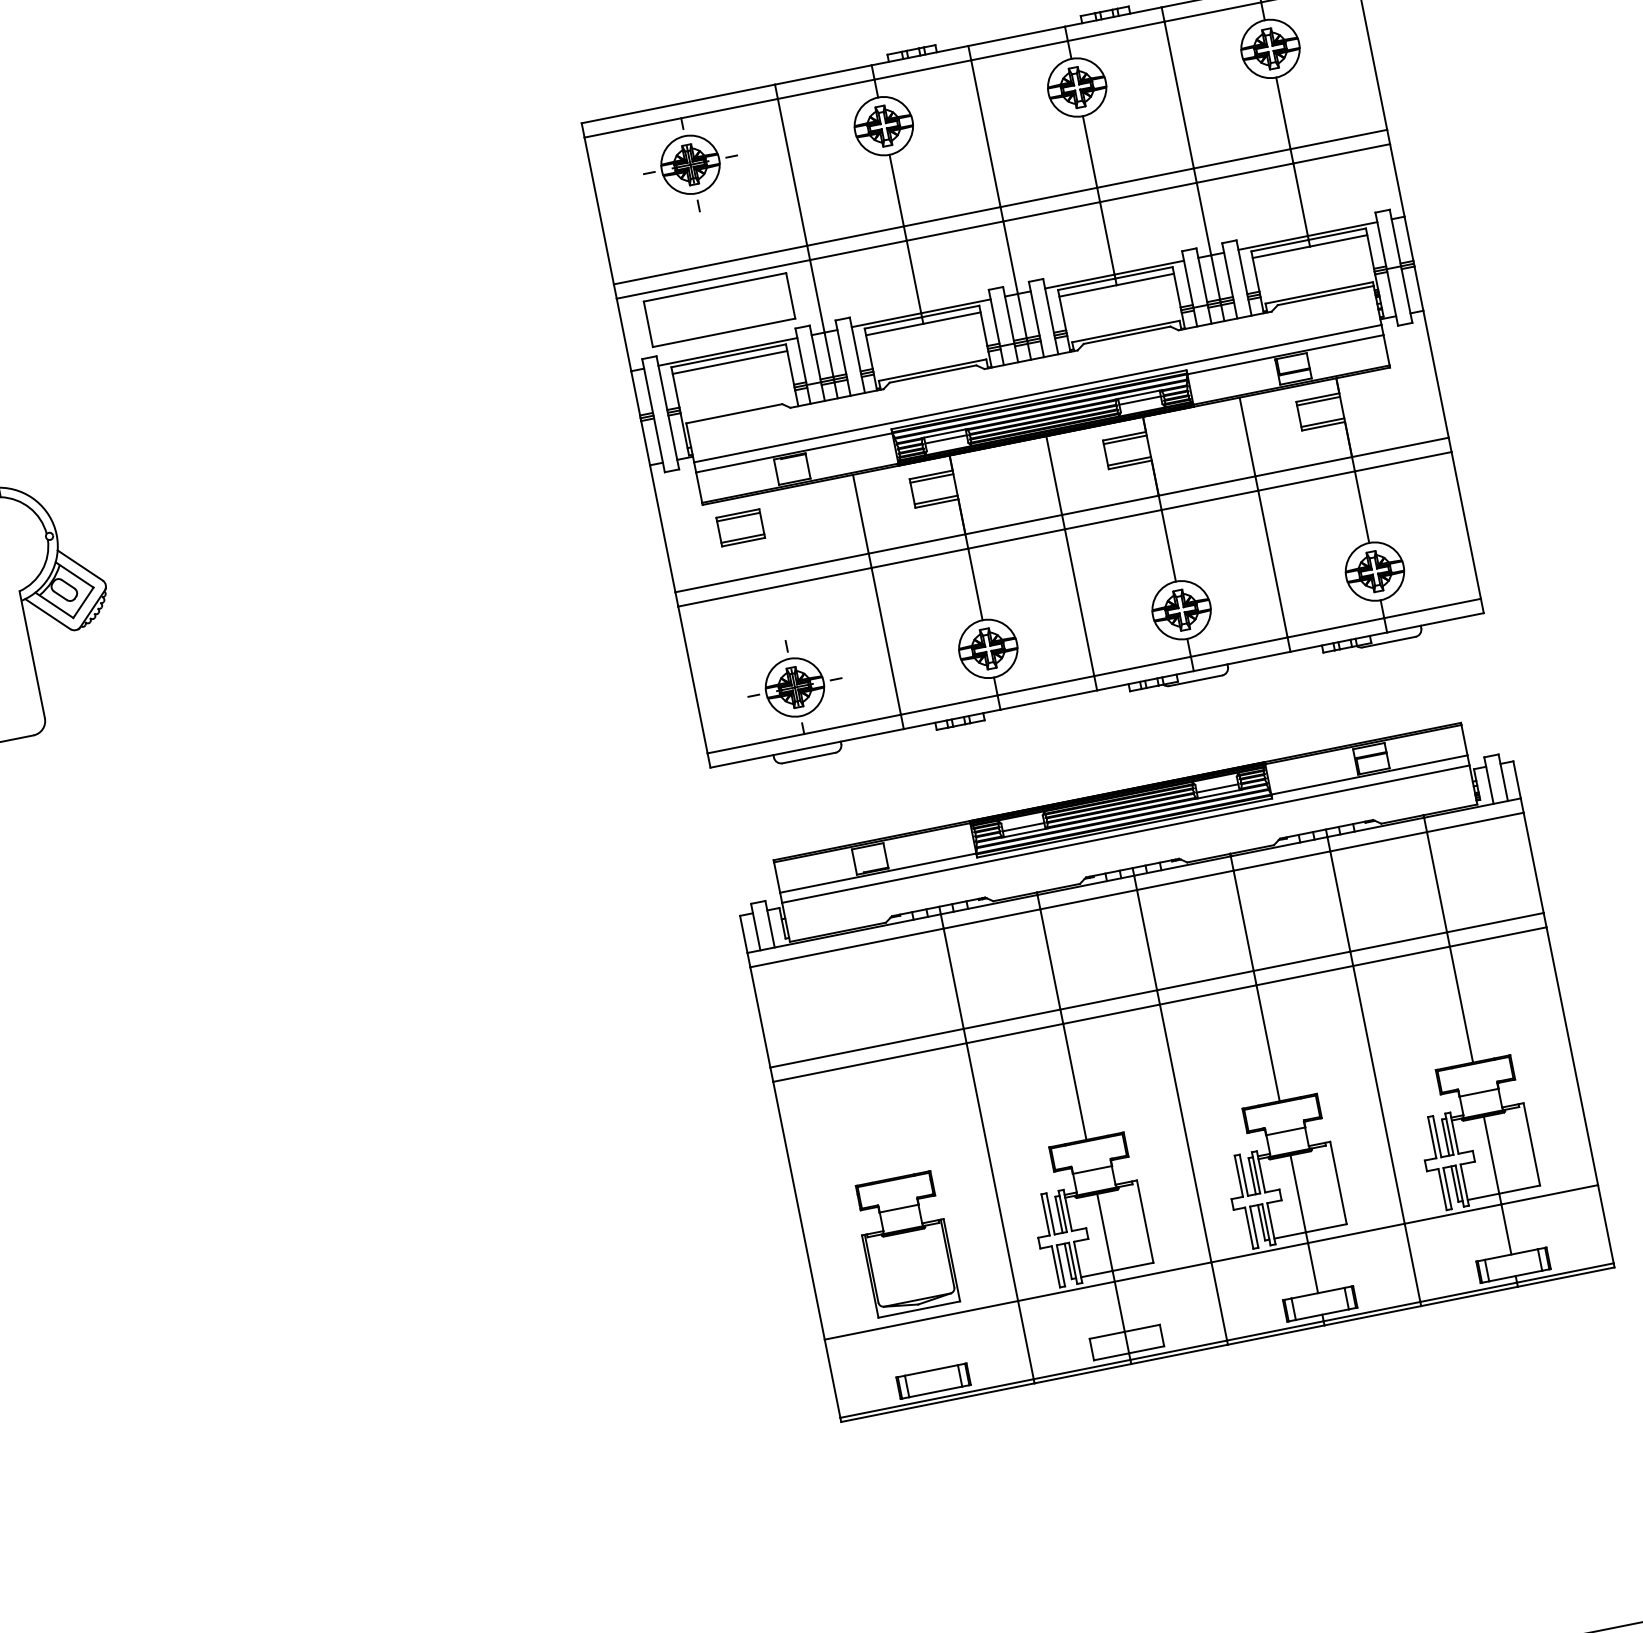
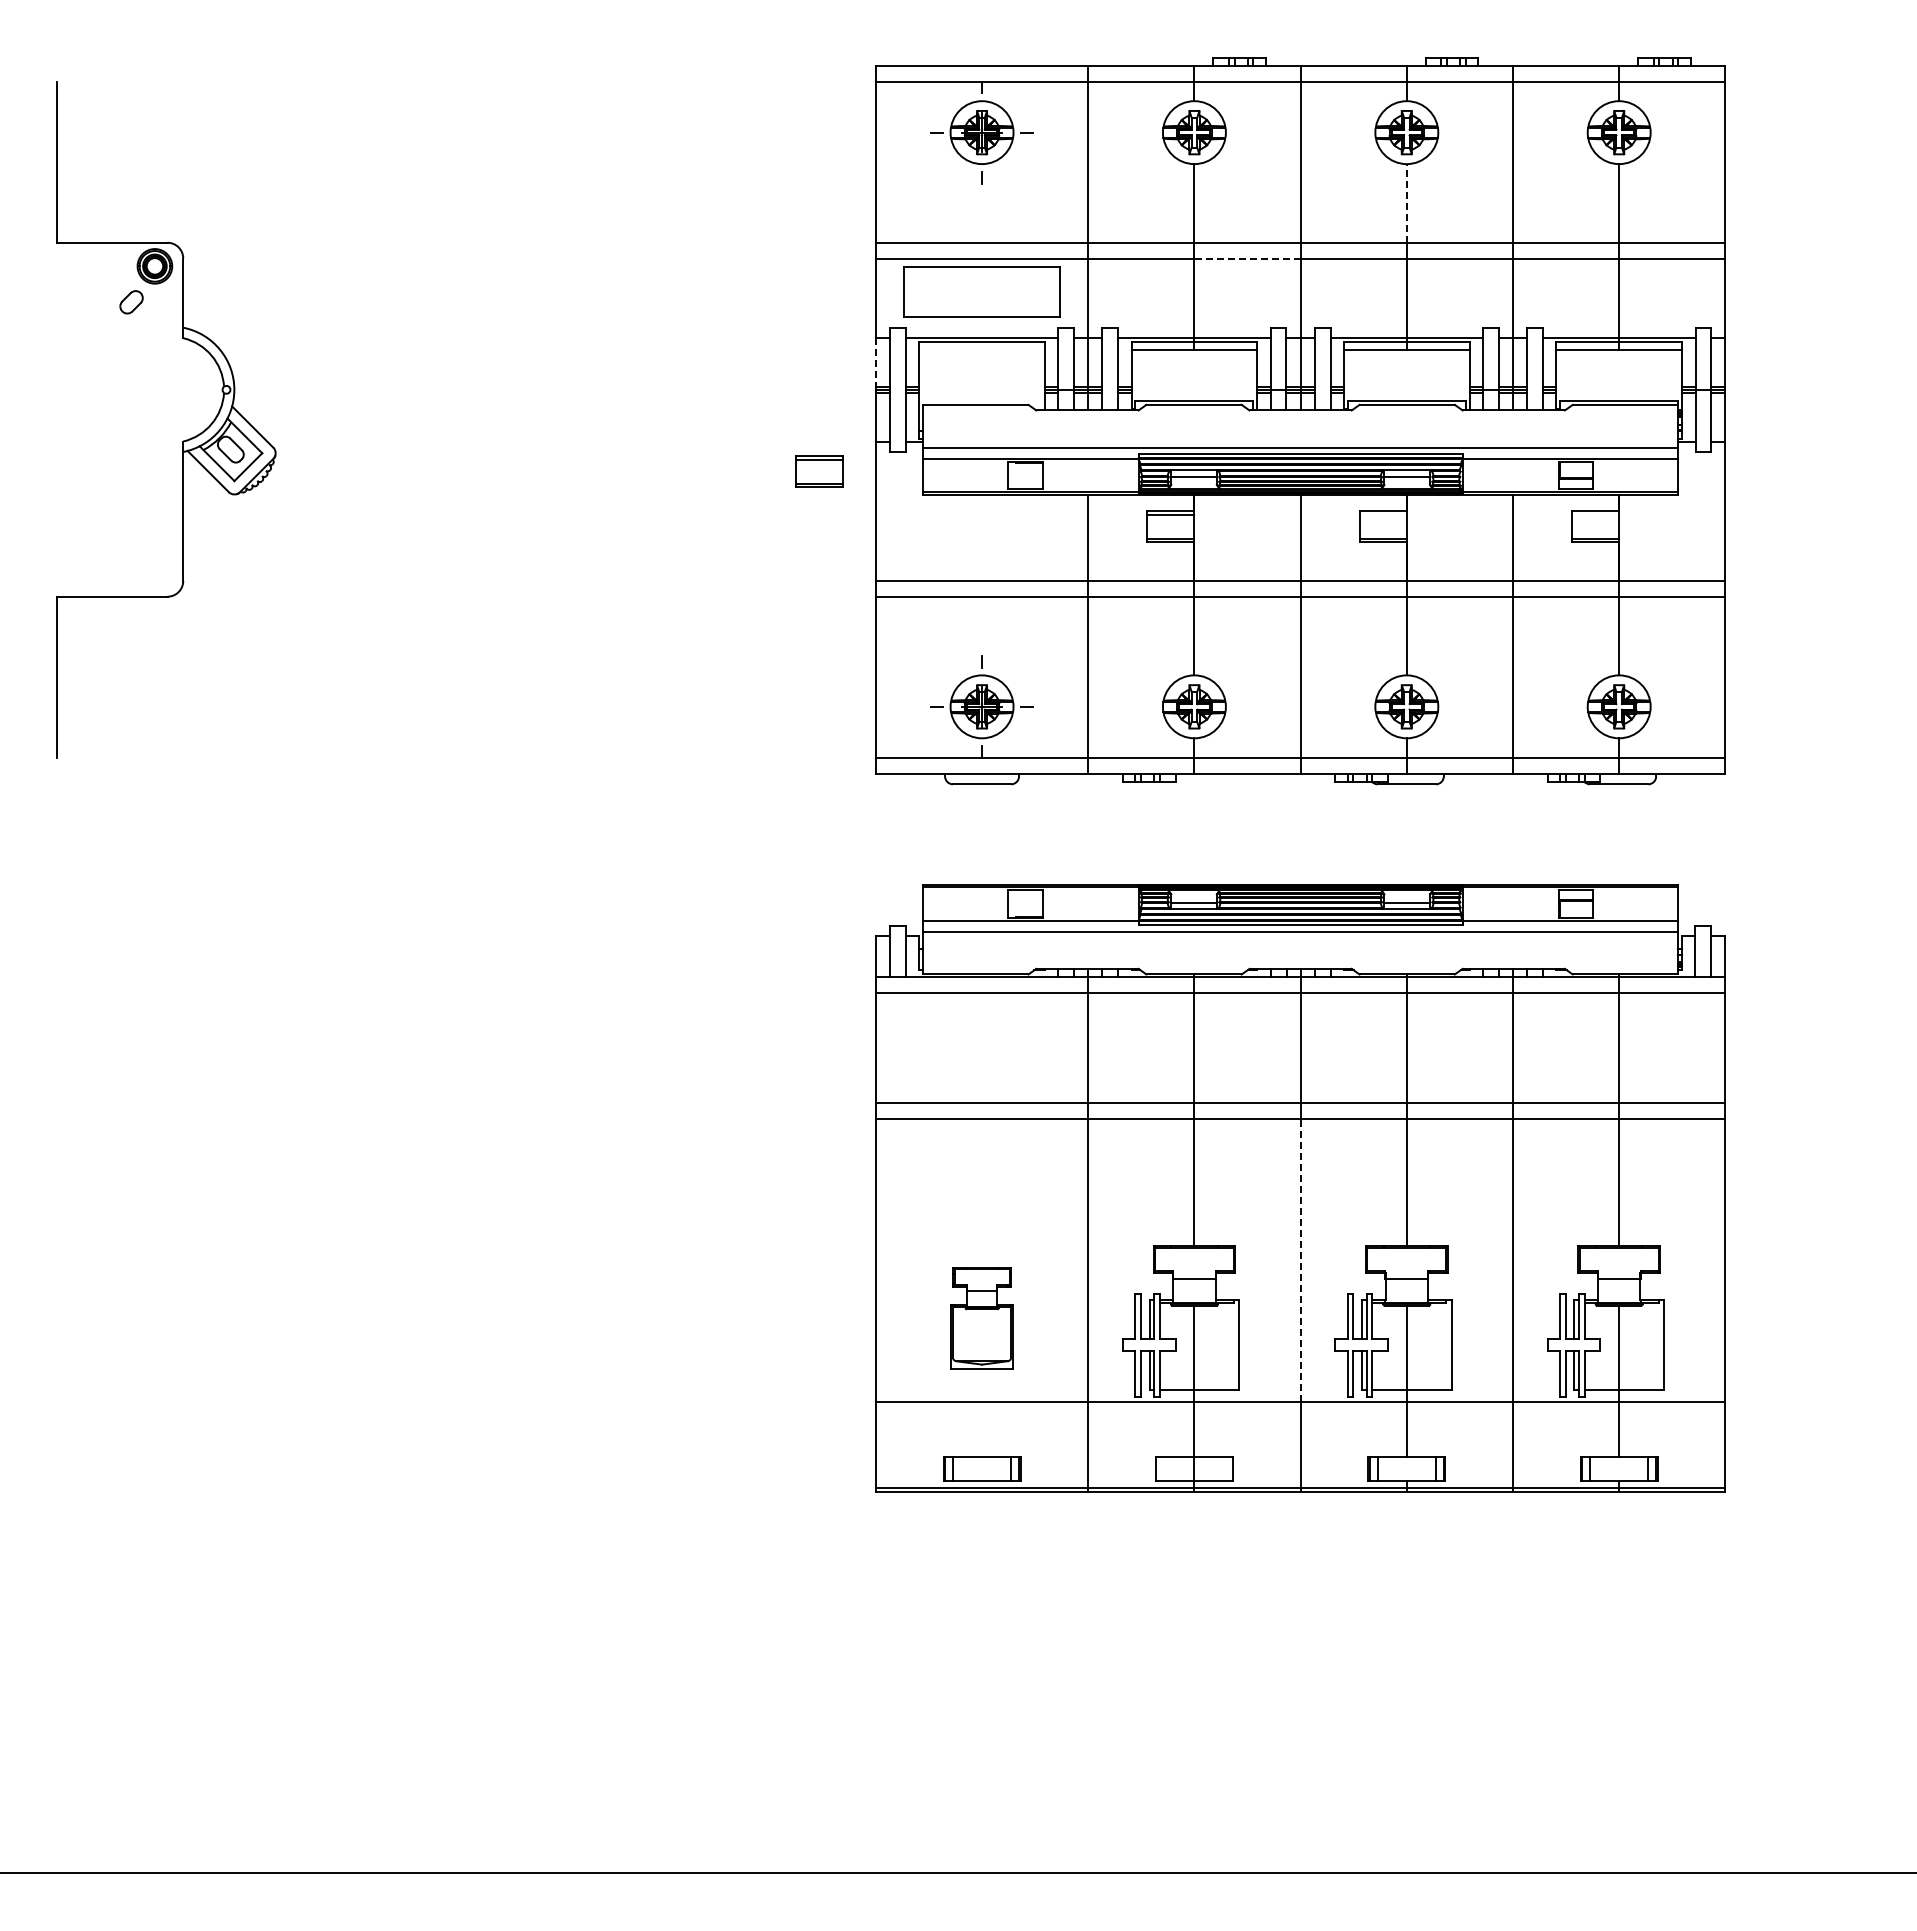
line: (1089, 151) -> (1406, 202), solid -> dashed
line: (955, 231) -> (1247, 258), solid -> dashed
line: (729, 362) -> (981, 349), removed
line: (635, 393) -> (875, 362), solid -> dashed
line: (1318, 400) -> (1595, 514), removed
line: (1124, 439) -> (1382, 514), removed
part: (740, 527) -> (819, 471), moved
line: (1185, 1133) -> (1300, 1260), solid -> dashed
part: (905, 1243) -> (981, 1317), size x0.7

